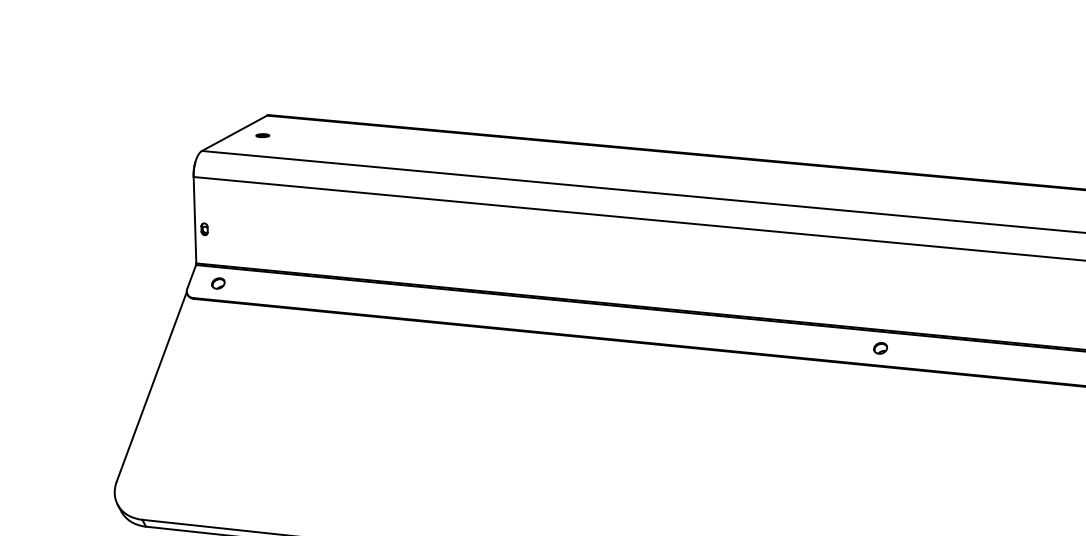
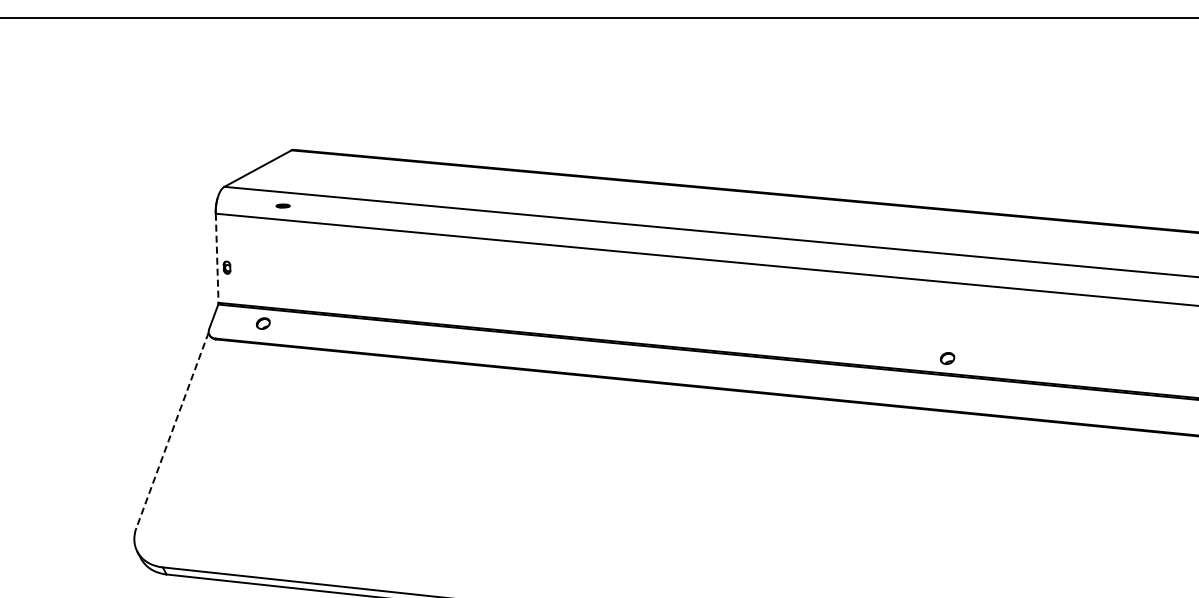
part: (262, 135) -> (282, 205), moved
line: (195, 220) -> (217, 258), solid -> dashed
part: (217, 283) -> (262, 323), moved
part: (880, 348) -> (947, 358), moved
line: (151, 387) -> (172, 430), solid -> dashed

